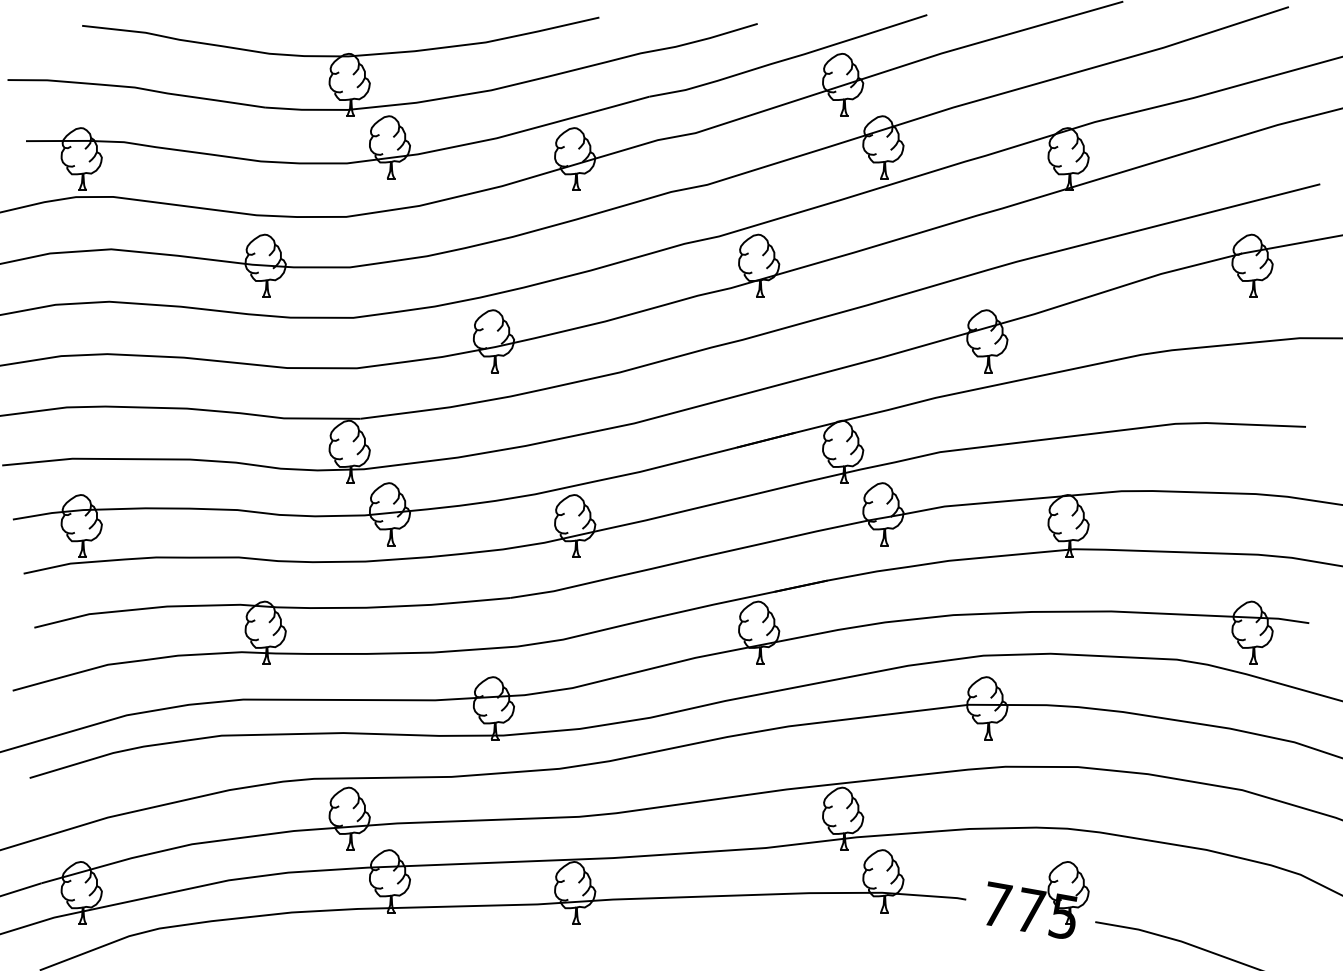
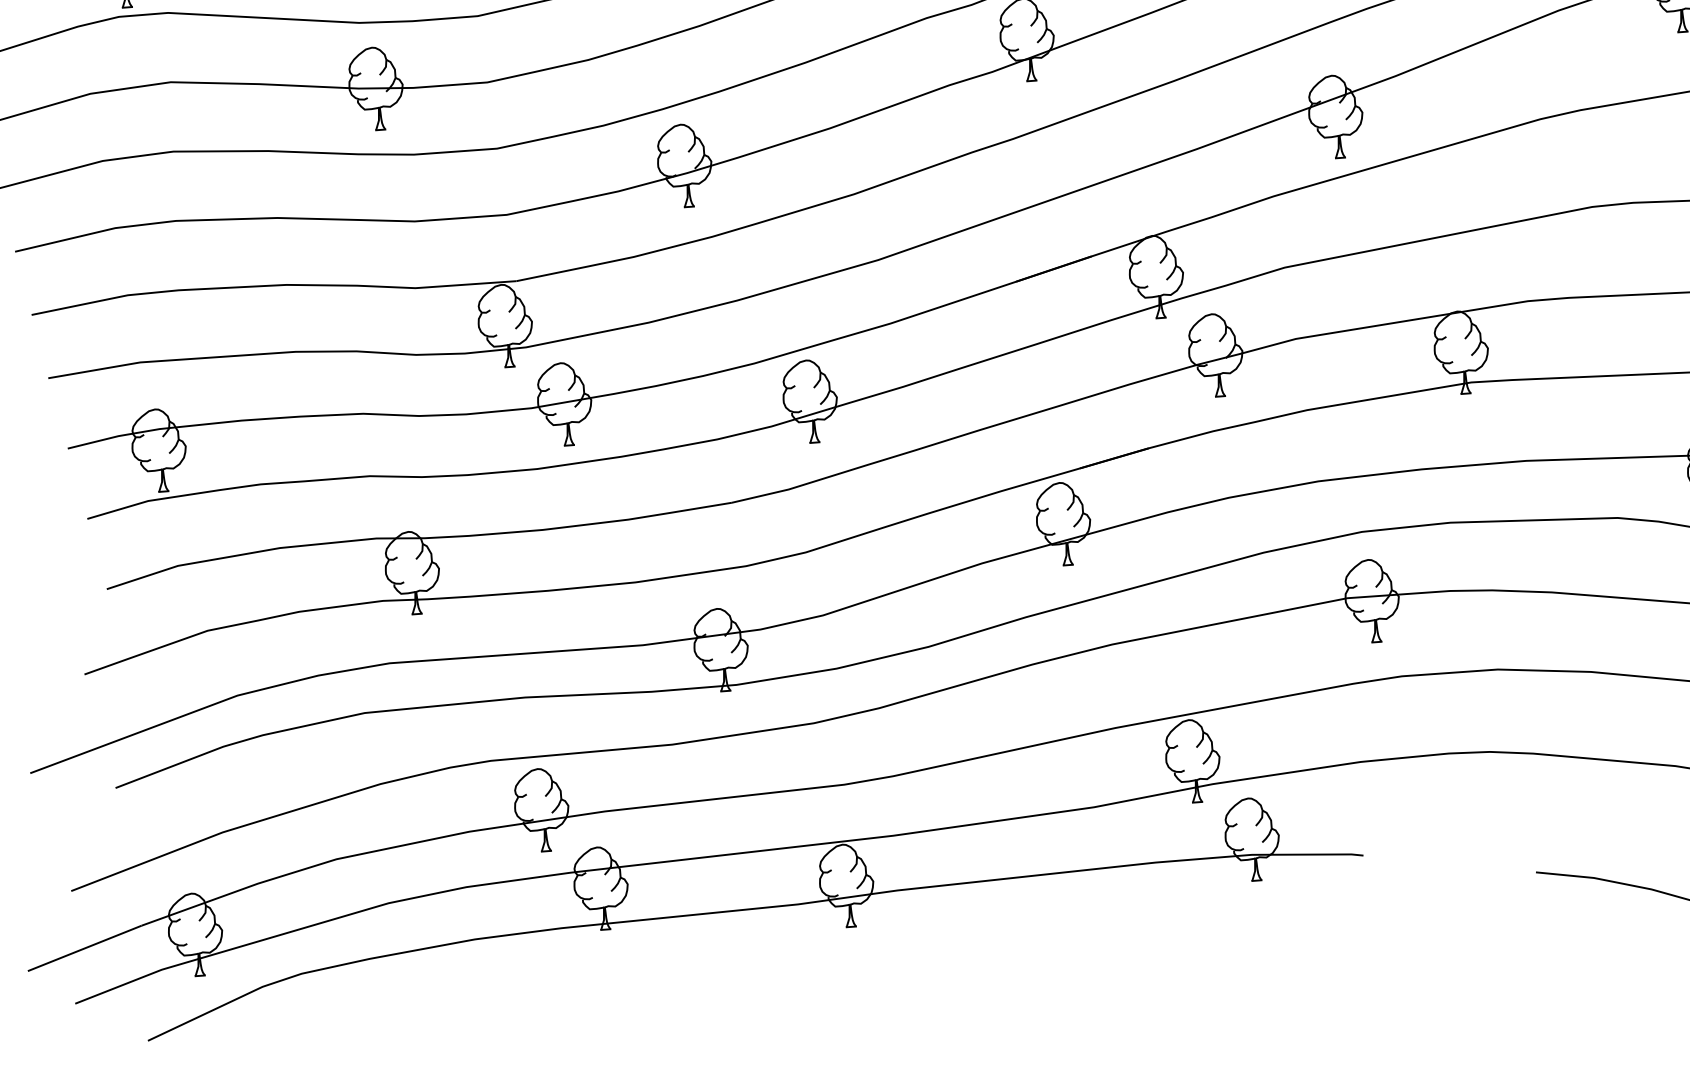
part: (1037, 899) -> (1457, 848), removed

